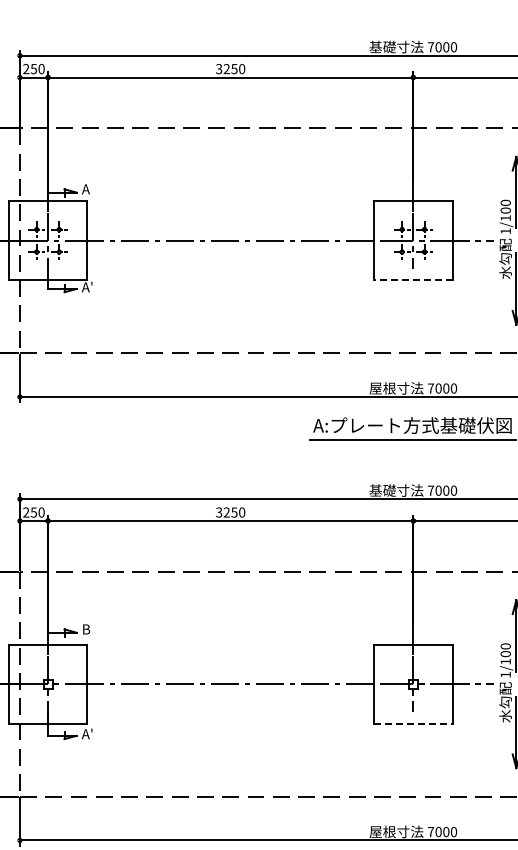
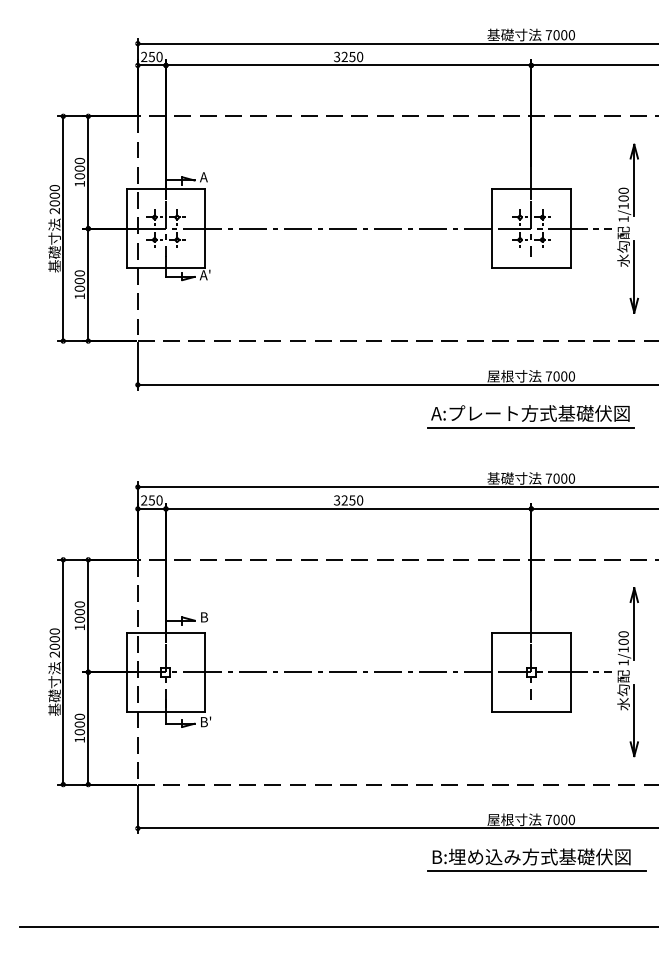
line: (412, 280) -> (530, 268), dashed -> solid
line: (413, 723) -> (531, 711), dashed -> solid
text: (87, 733) -> (205, 721), A' -> B'

